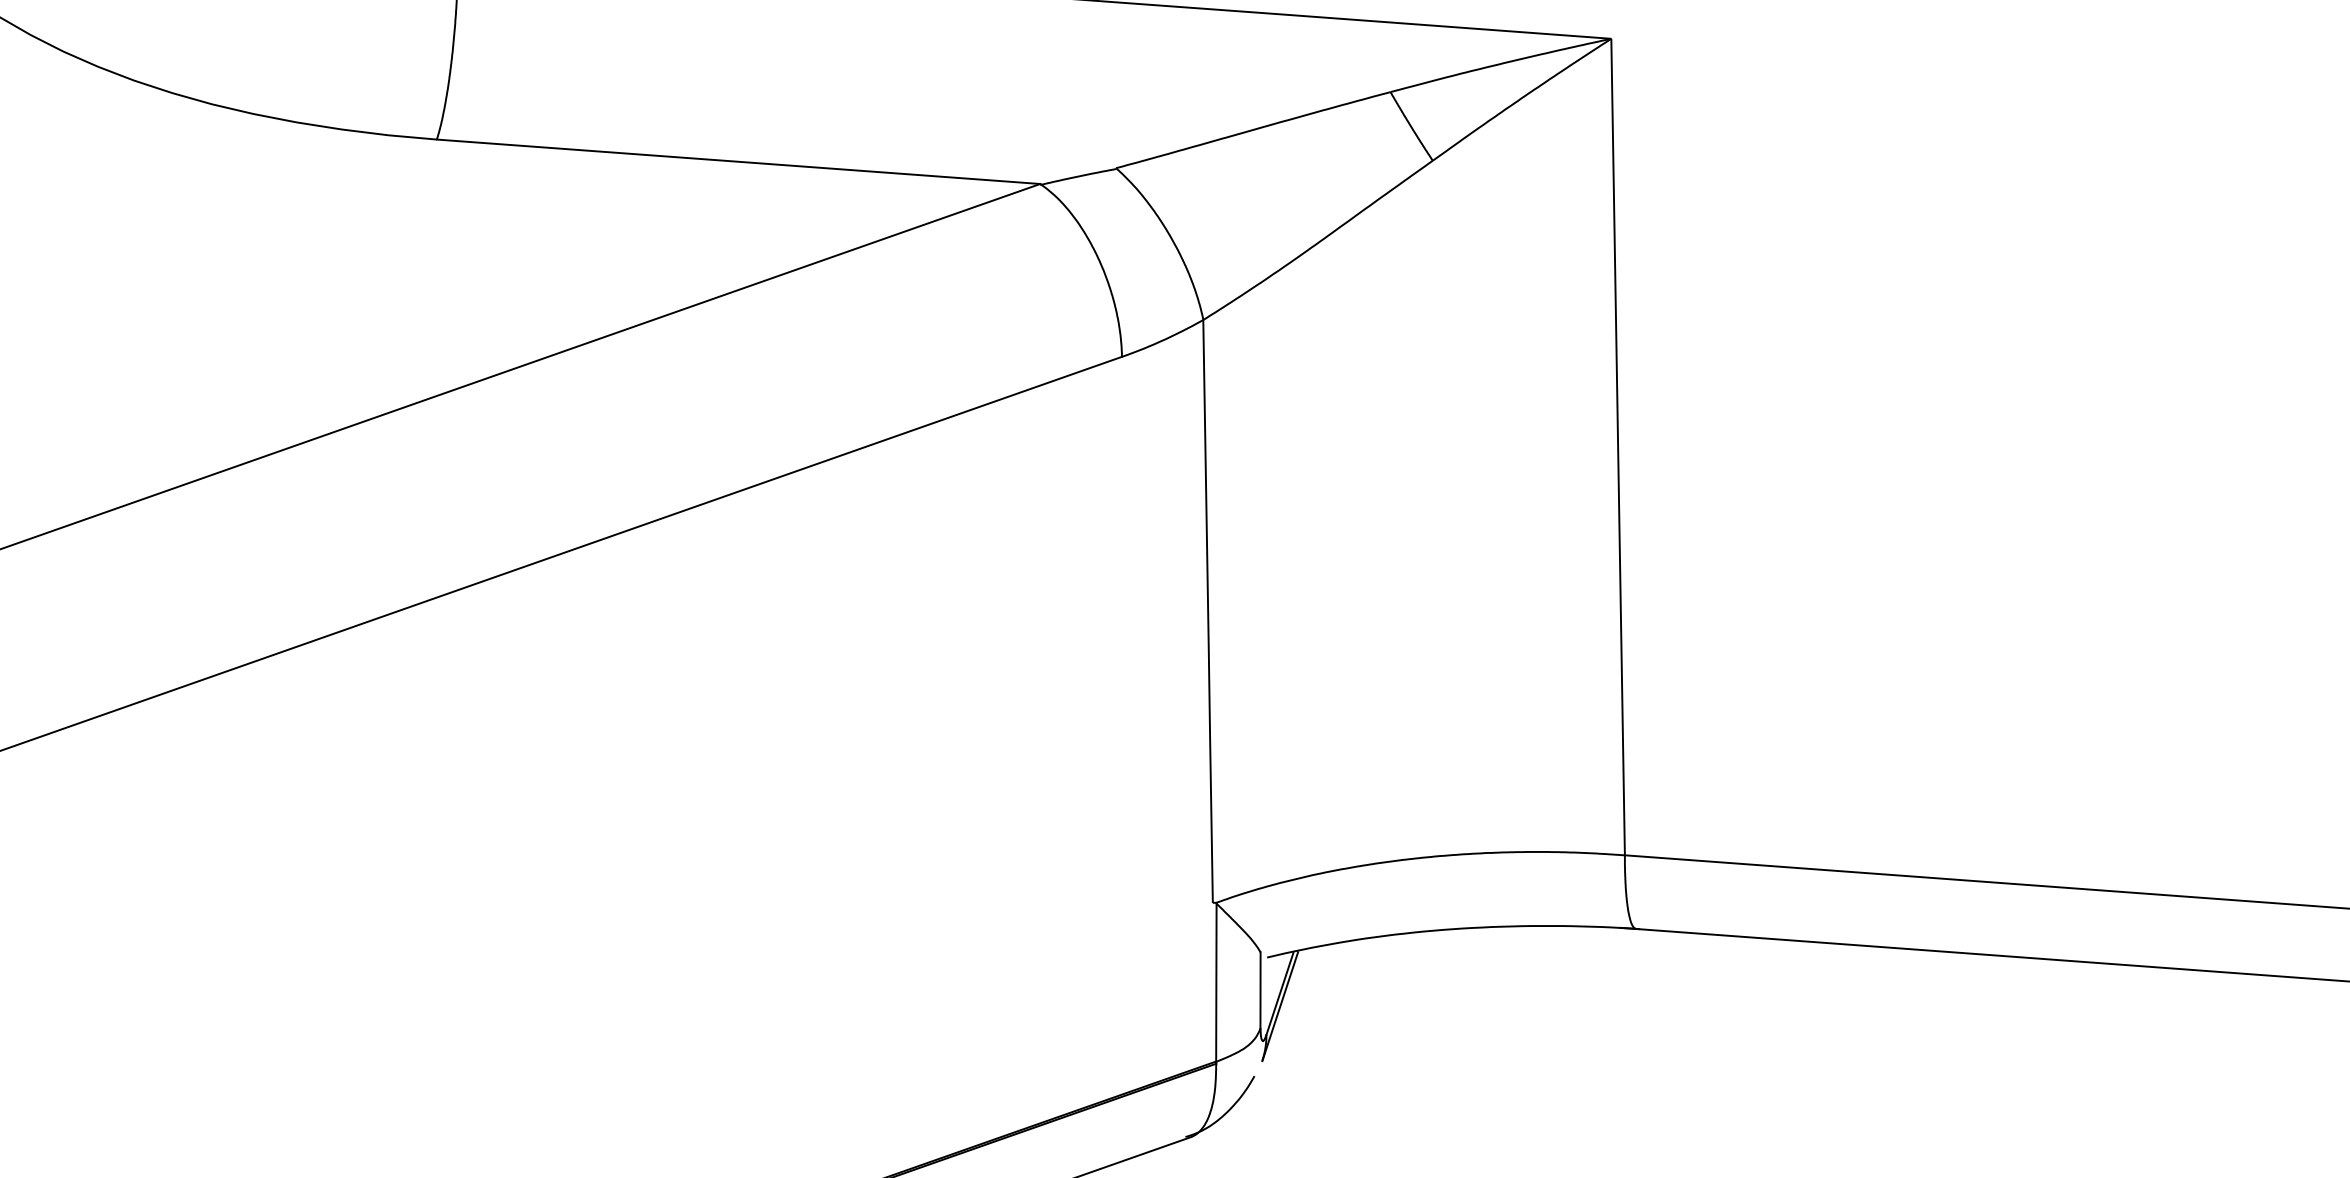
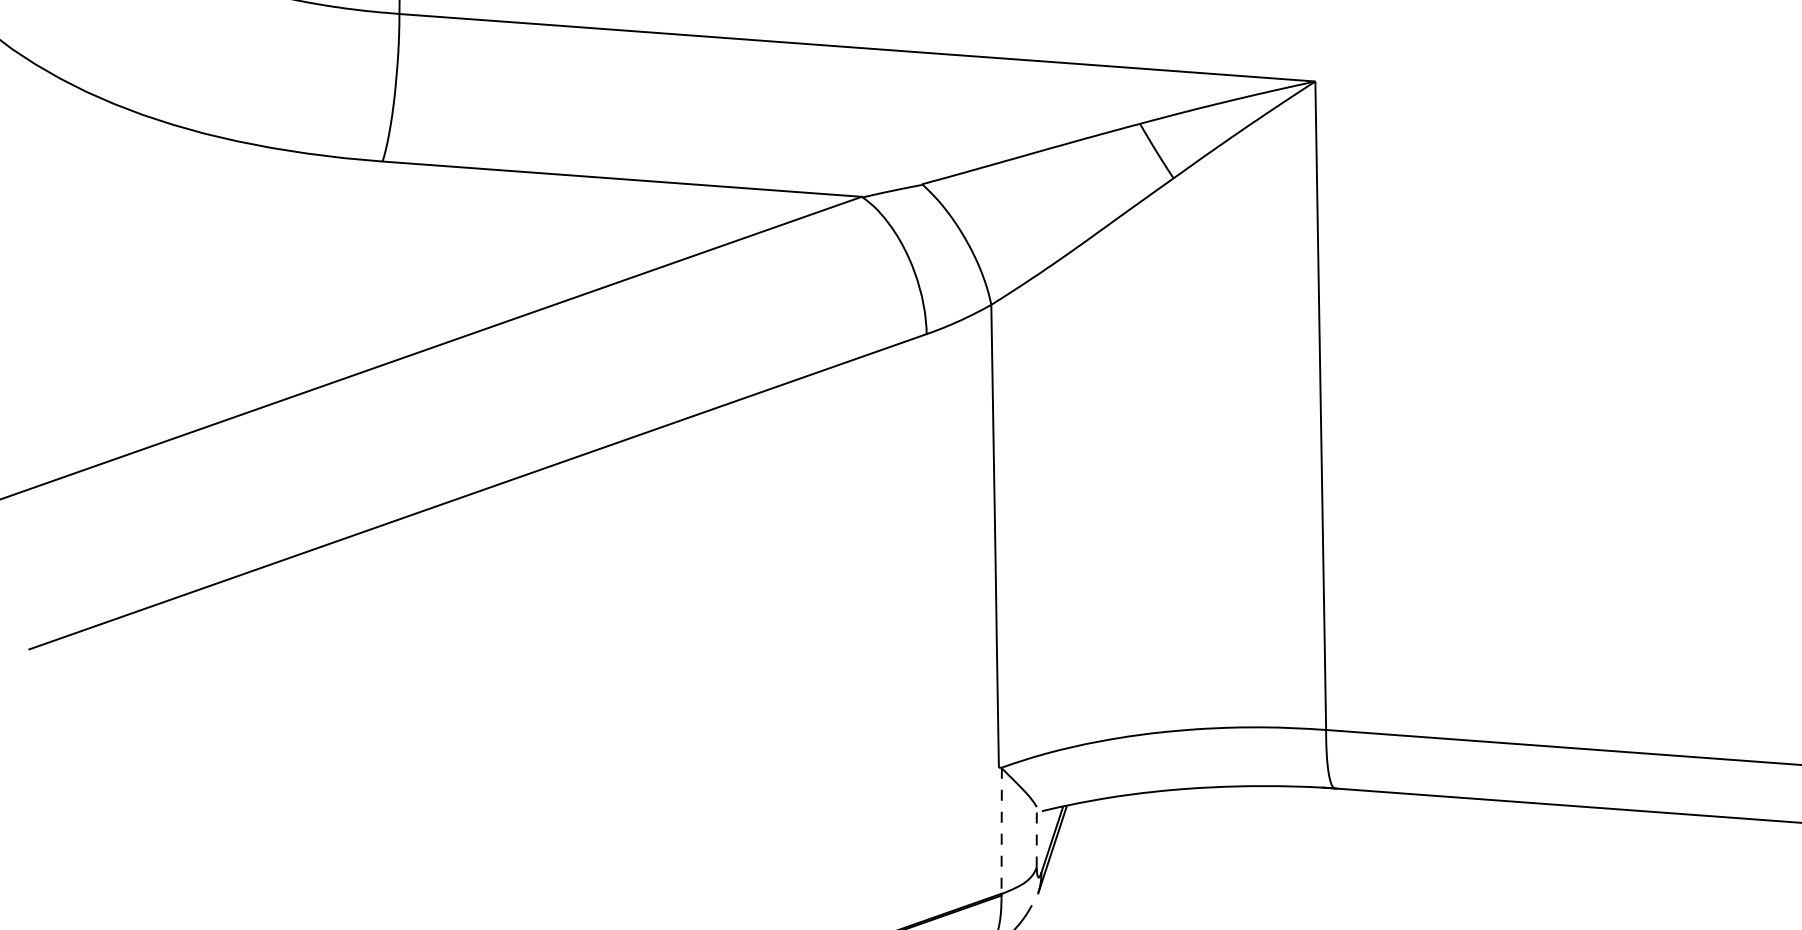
line: (1216, 982) -> (1001, 830), solid -> dashed
line: (1260, 989) -> (1036, 836), solid -> dashed

